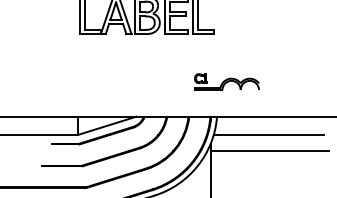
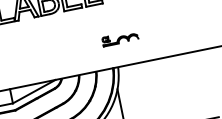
part: (226, 81) -> (119, 38), size x0.7
line: (268, 134) -> (160, 72), removed
line: (269, 151) -> (164, 85), removed

